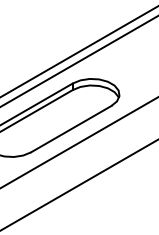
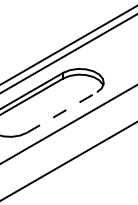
line: (71, 129) -> (62, 112), solid -> dashed

